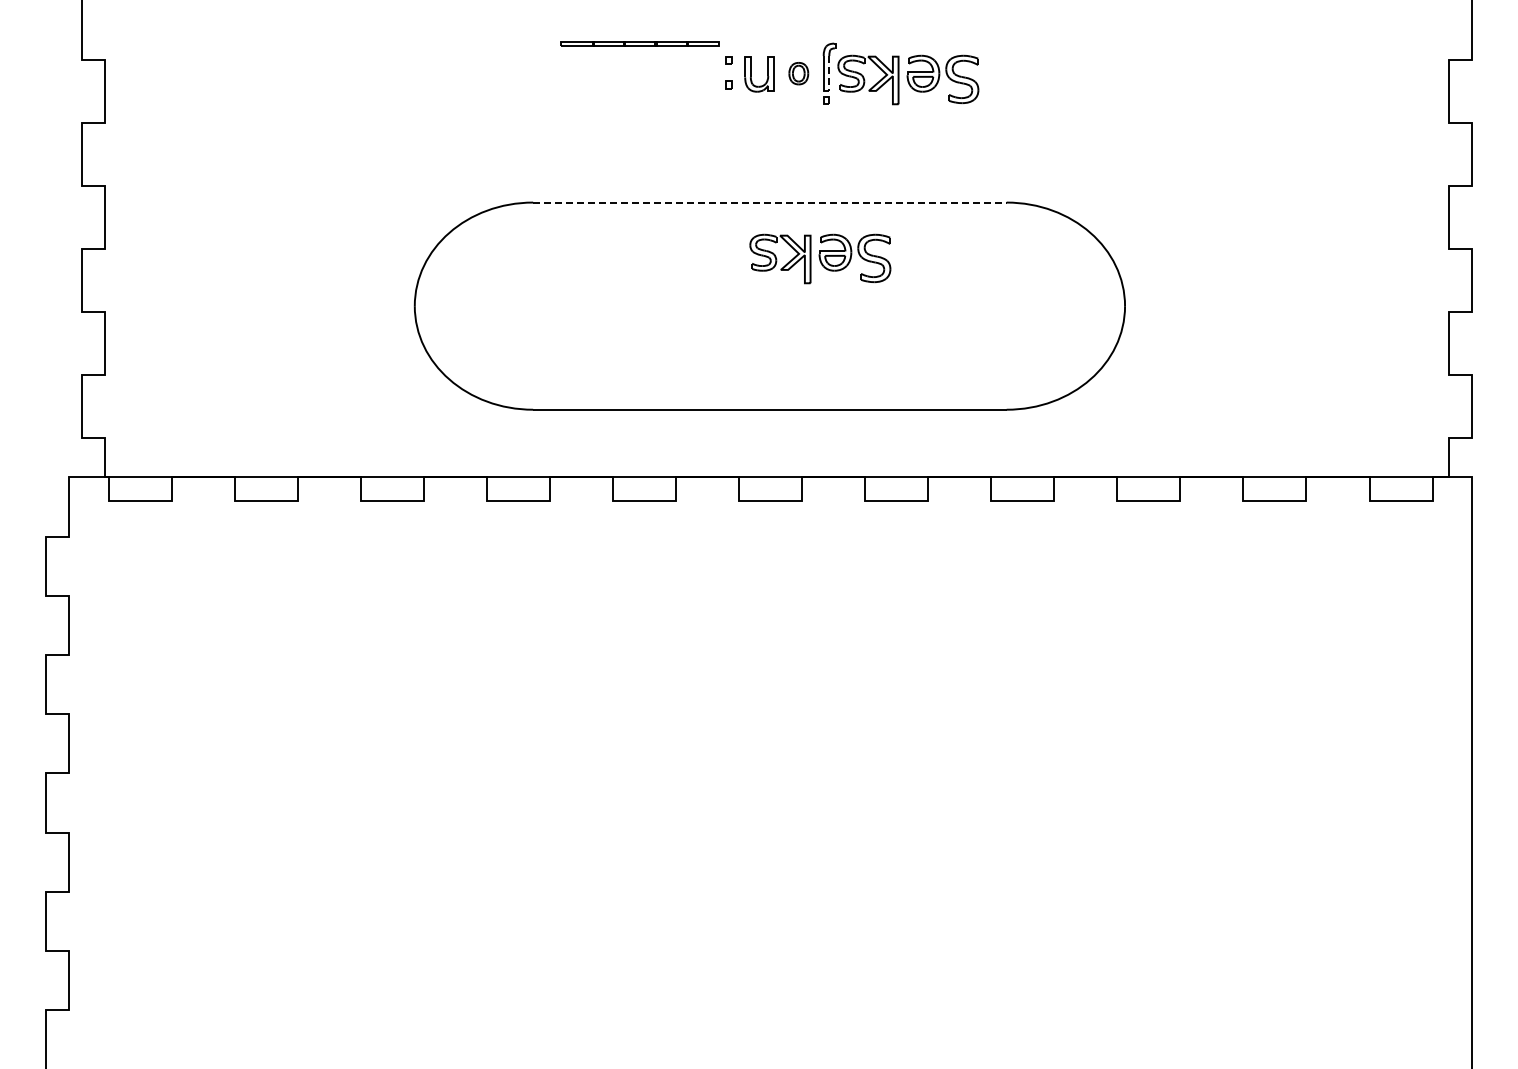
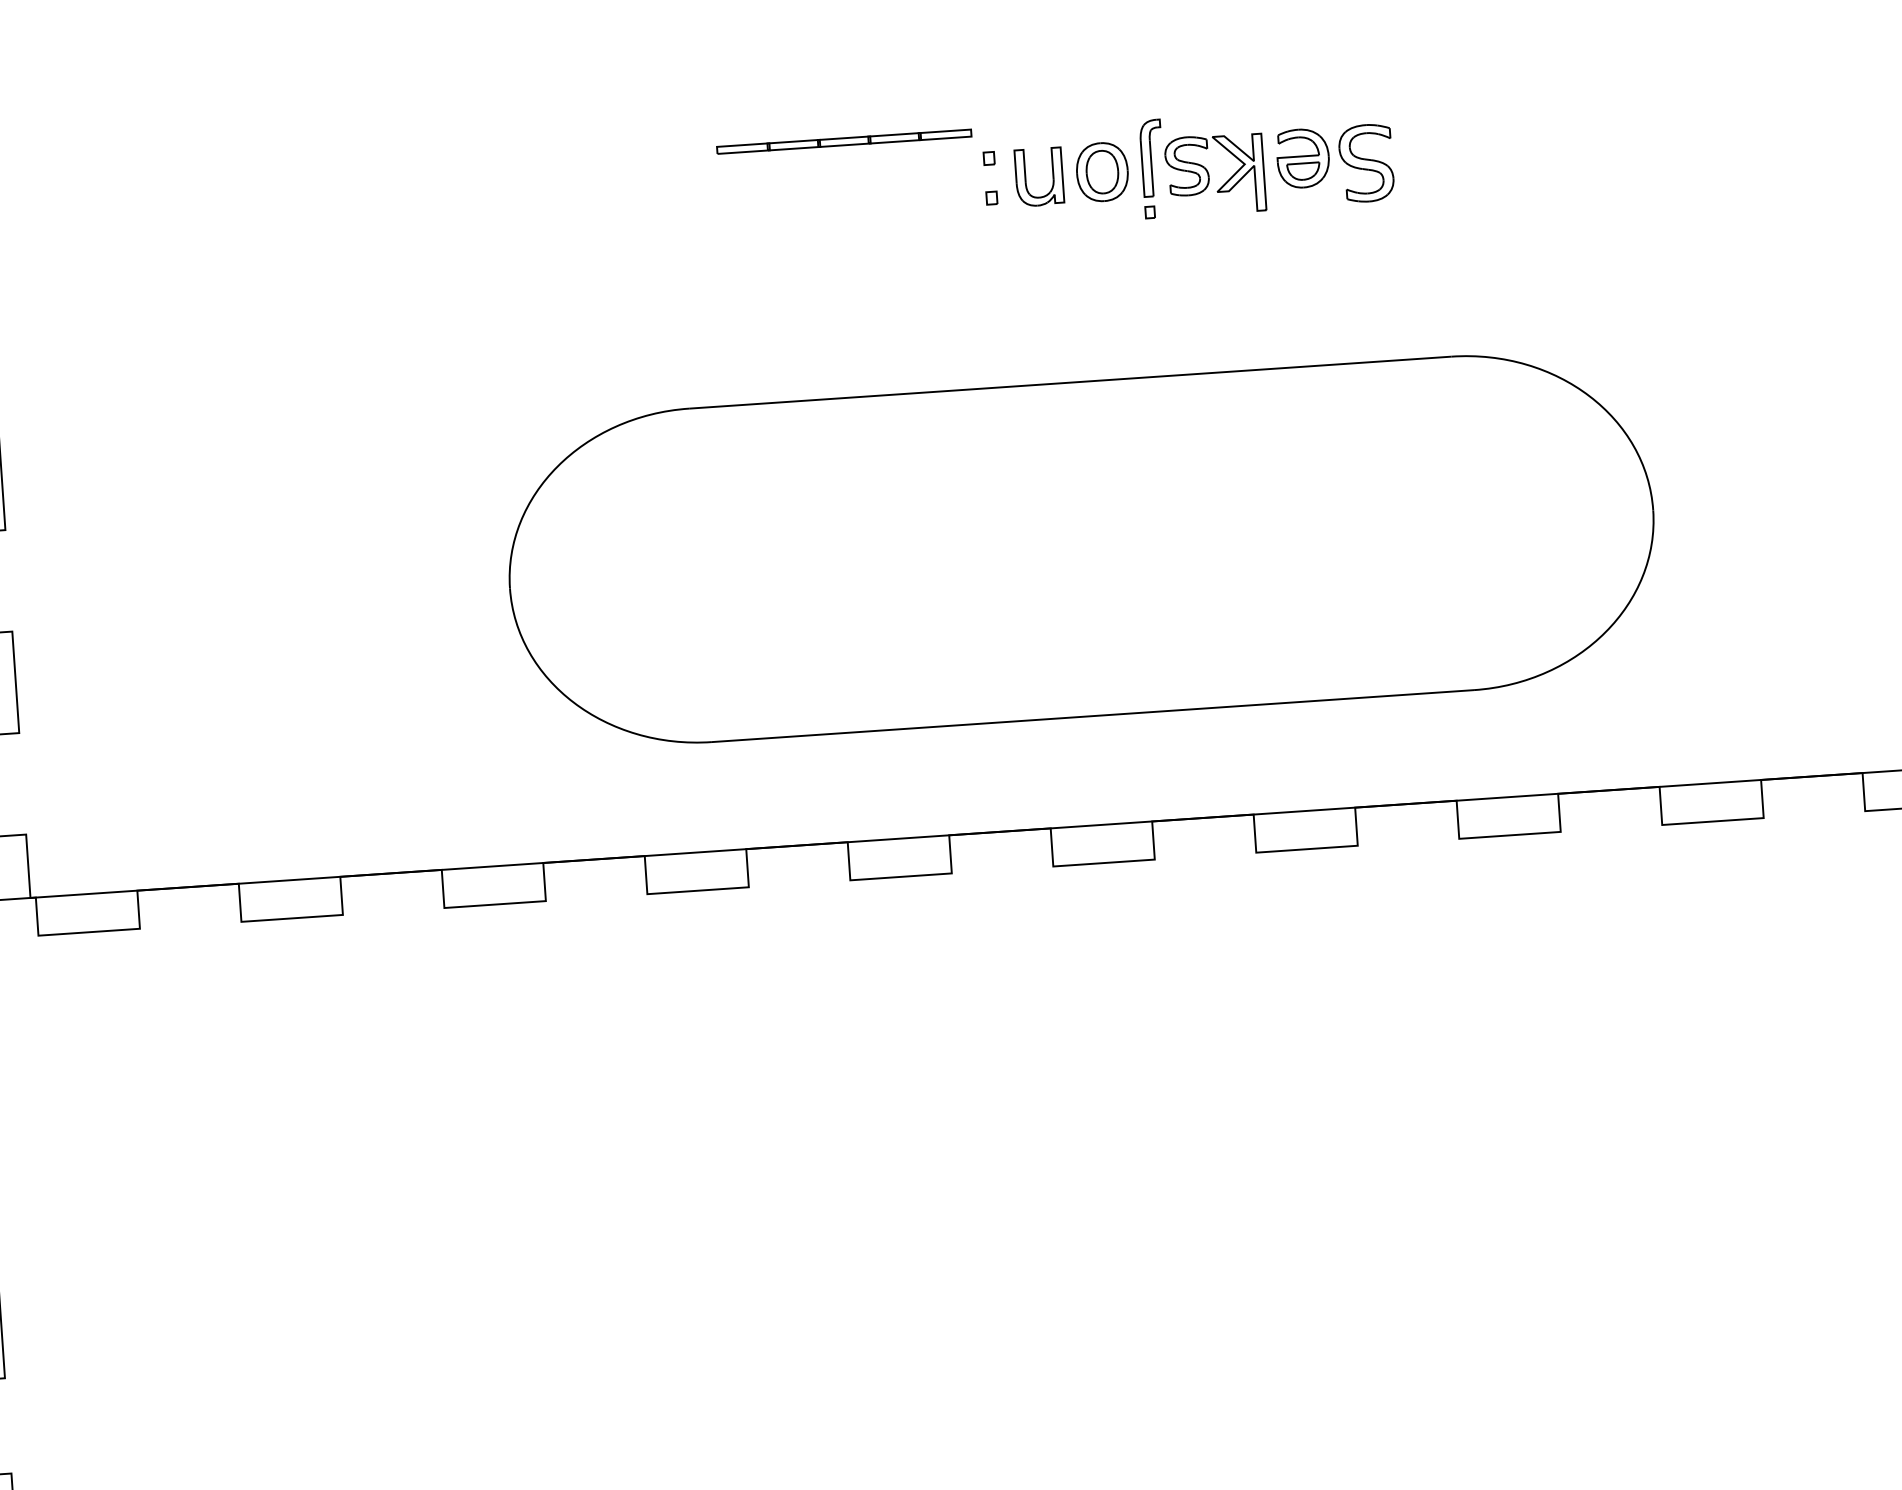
part: (798, 73) -> (1102, 171), size x1.67
line: (829, 74) -> (1152, 169), dashed -> solid
line: (769, 202) -> (1069, 382), dashed -> solid
part: (820, 258) -> (1157, 467), removed

